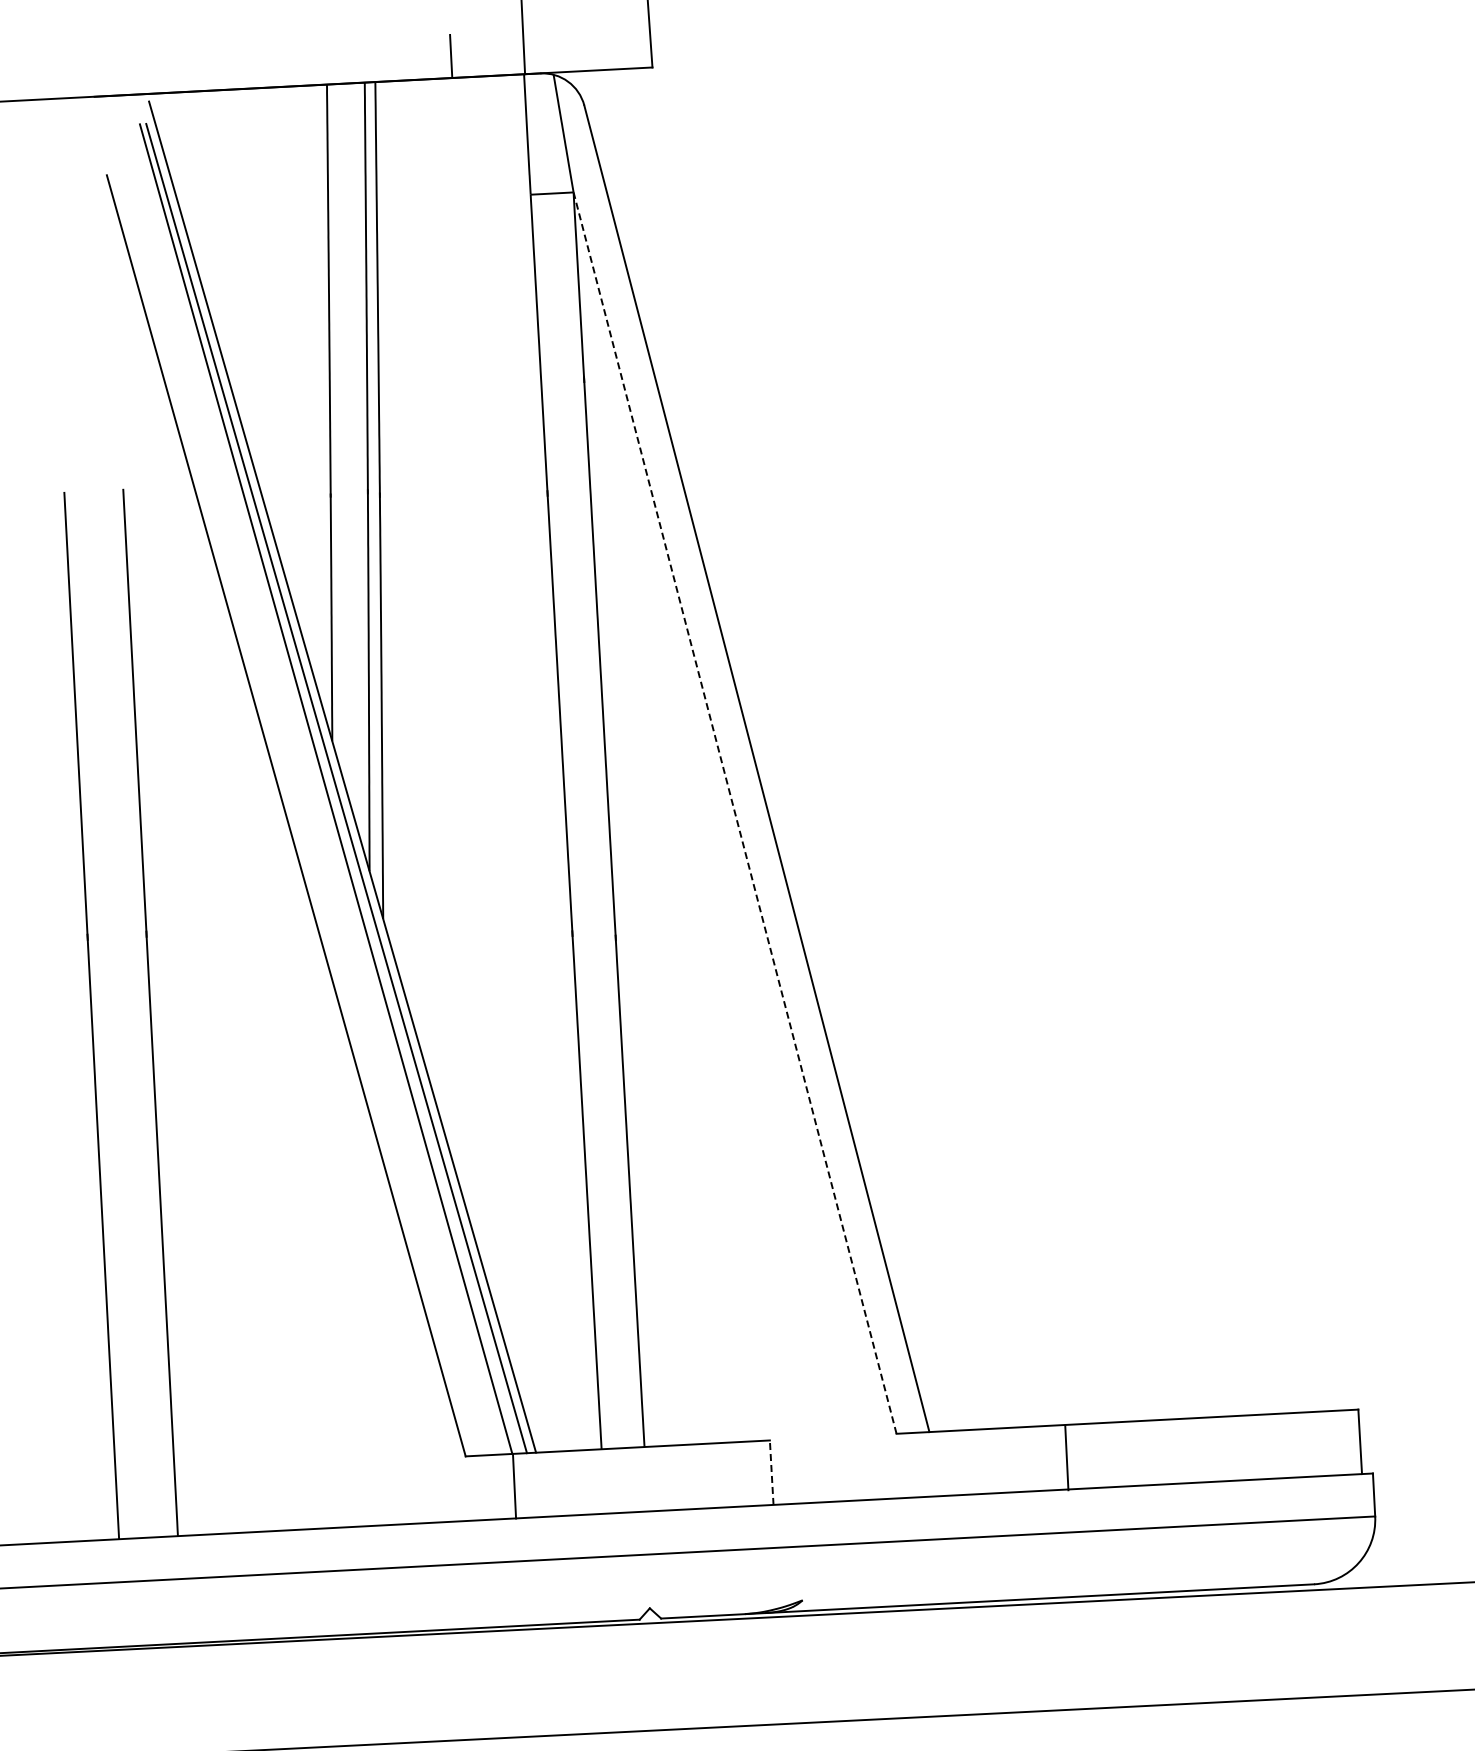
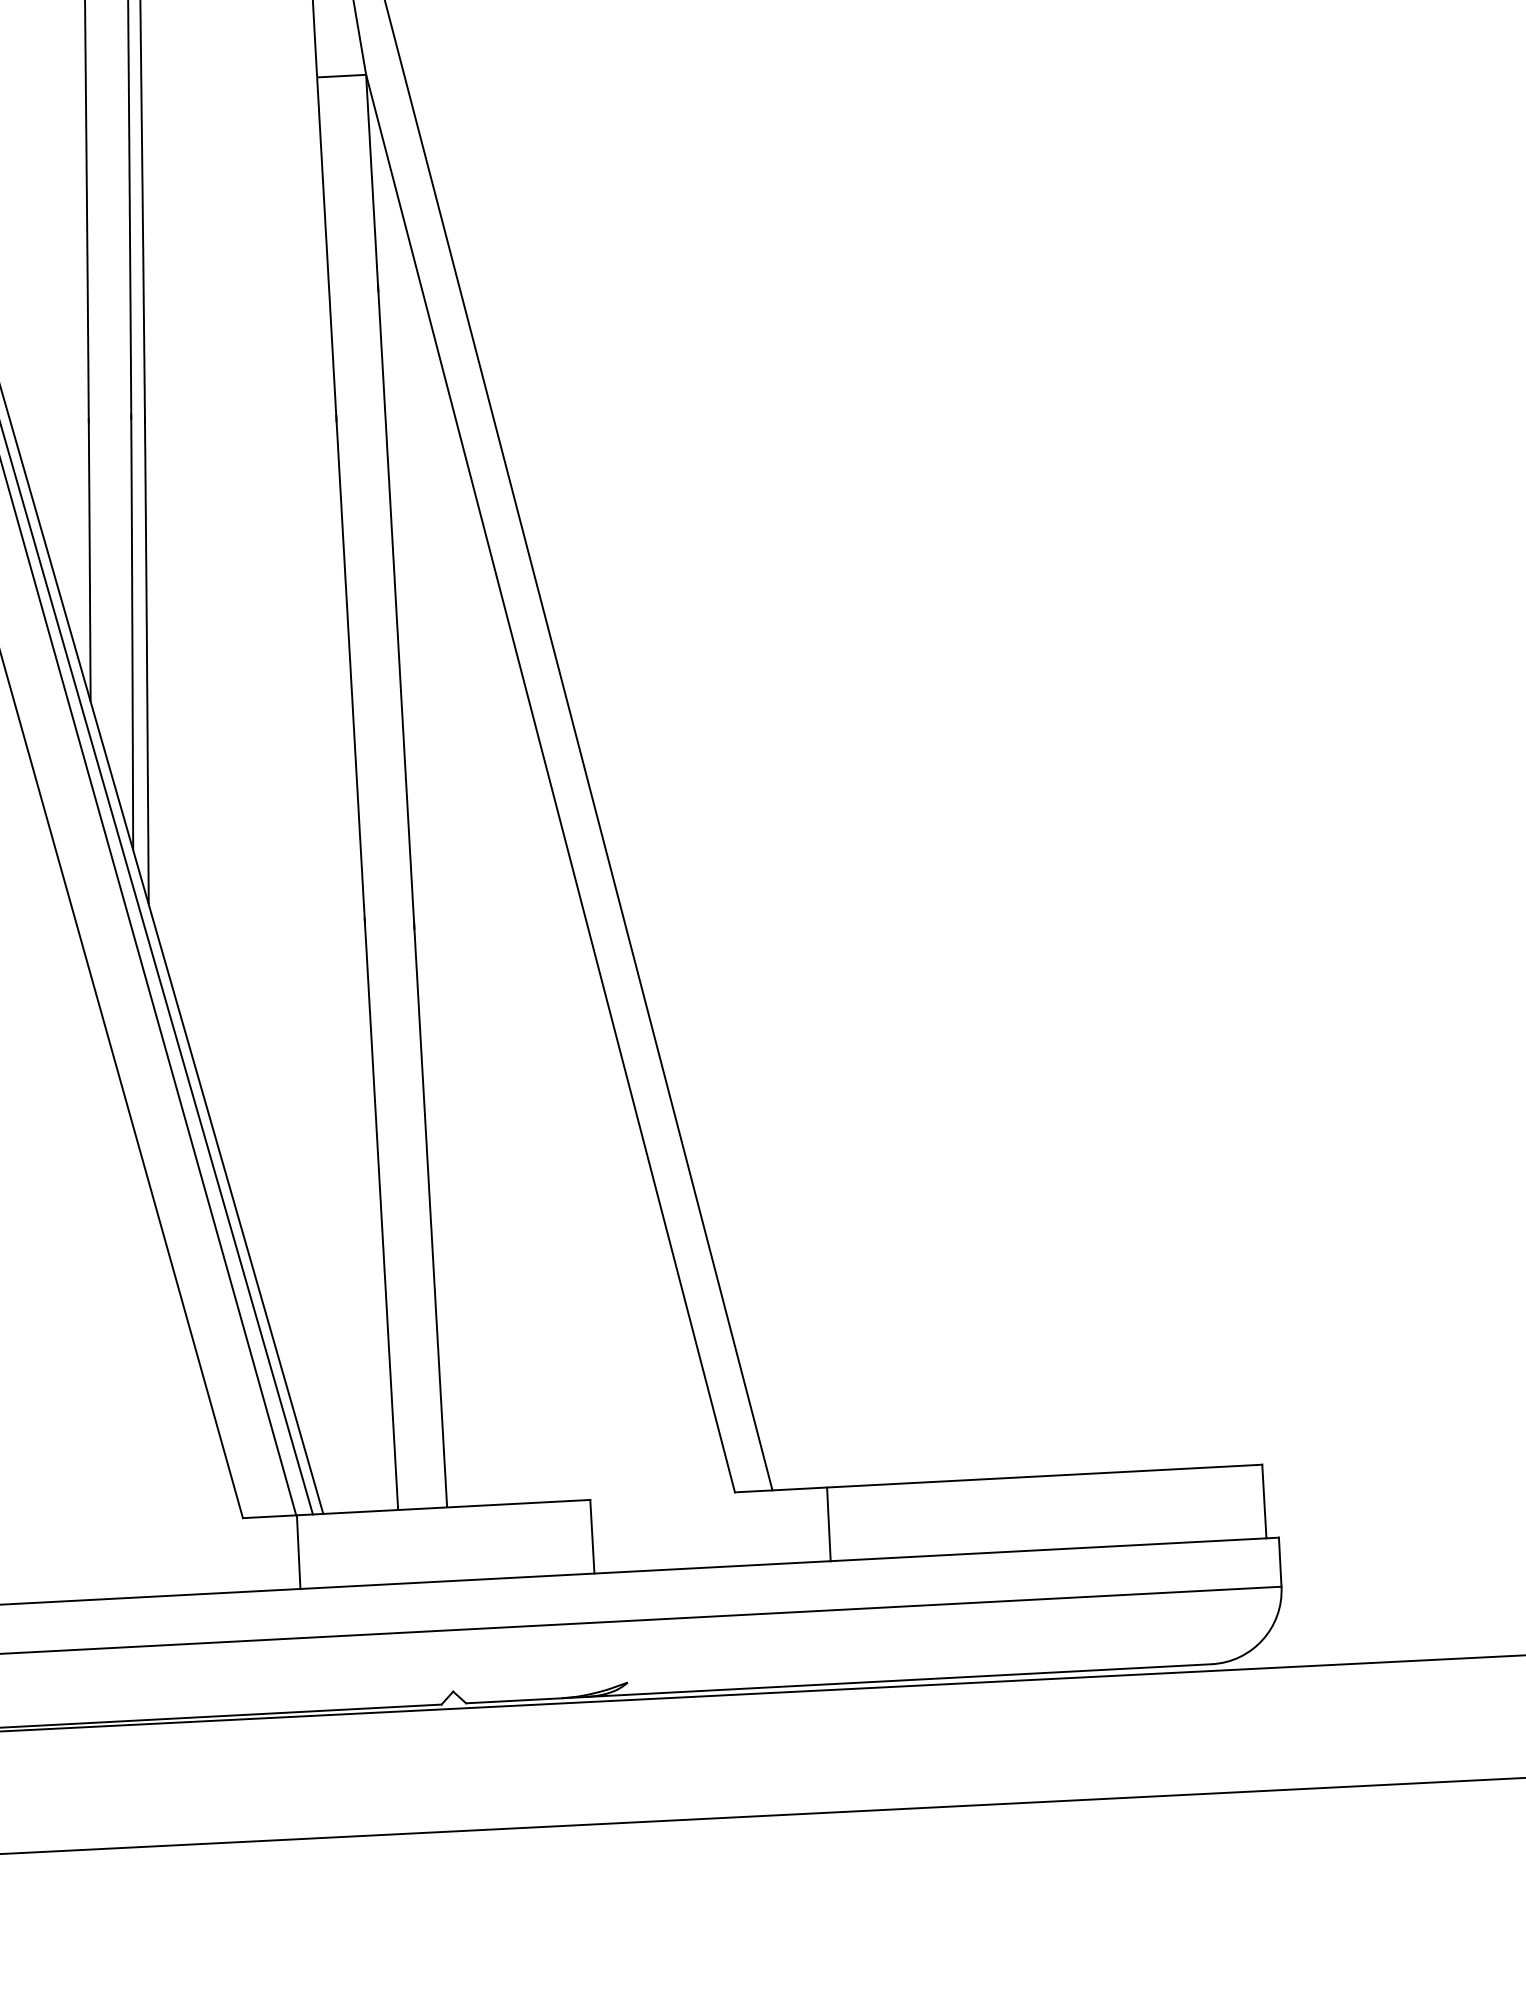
line: (734, 812) -> (549, 782), dashed -> solid
line: (1066, 1457) -> (828, 1523), moved
line: (771, 1472) -> (592, 1536), dashed -> solid

